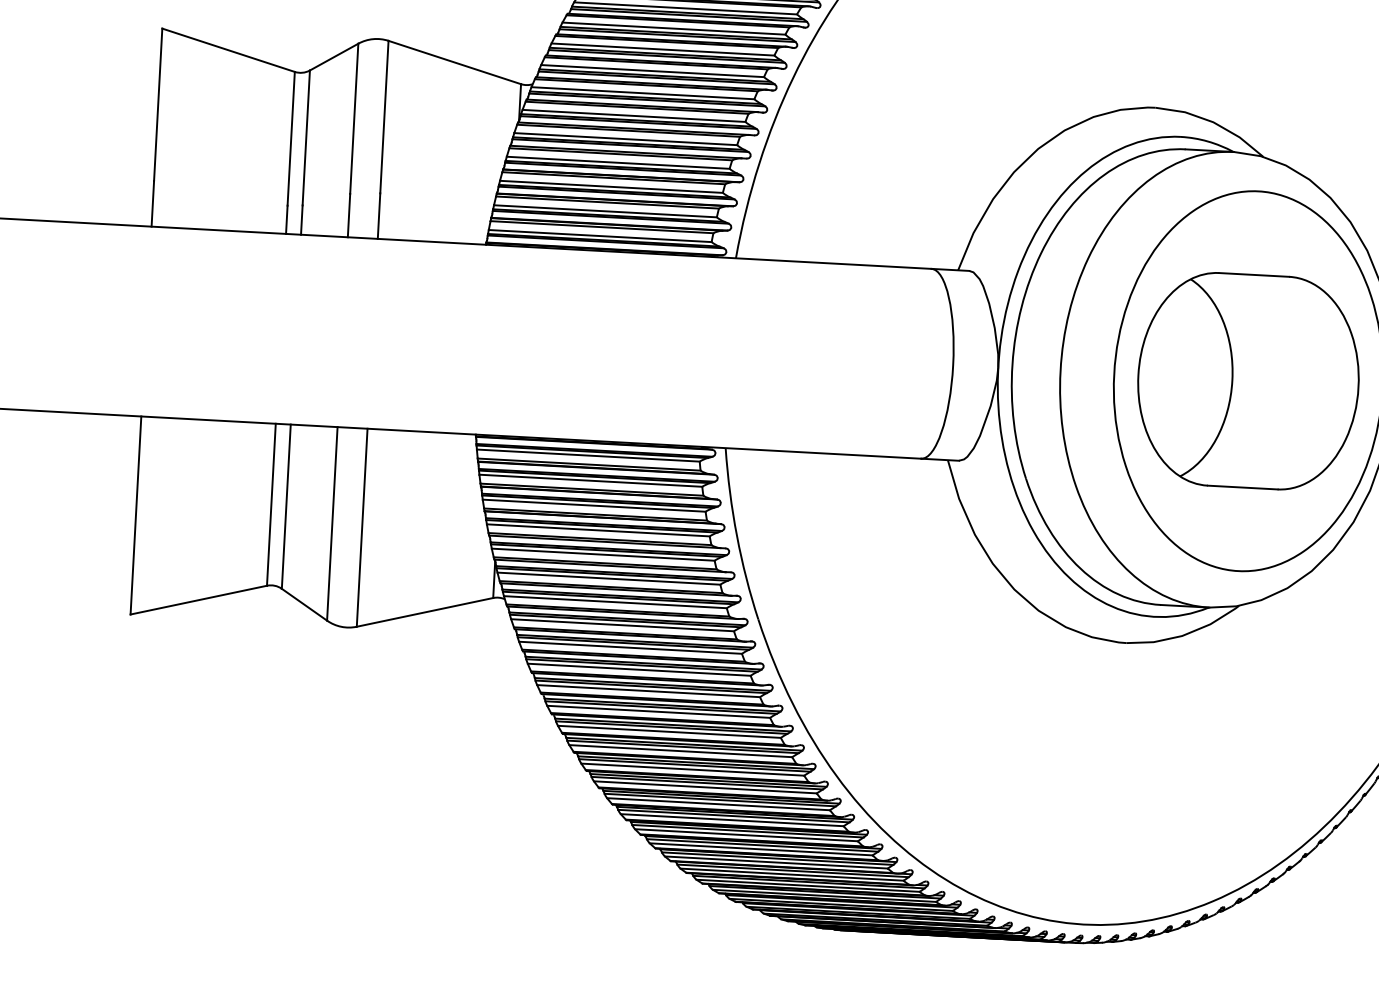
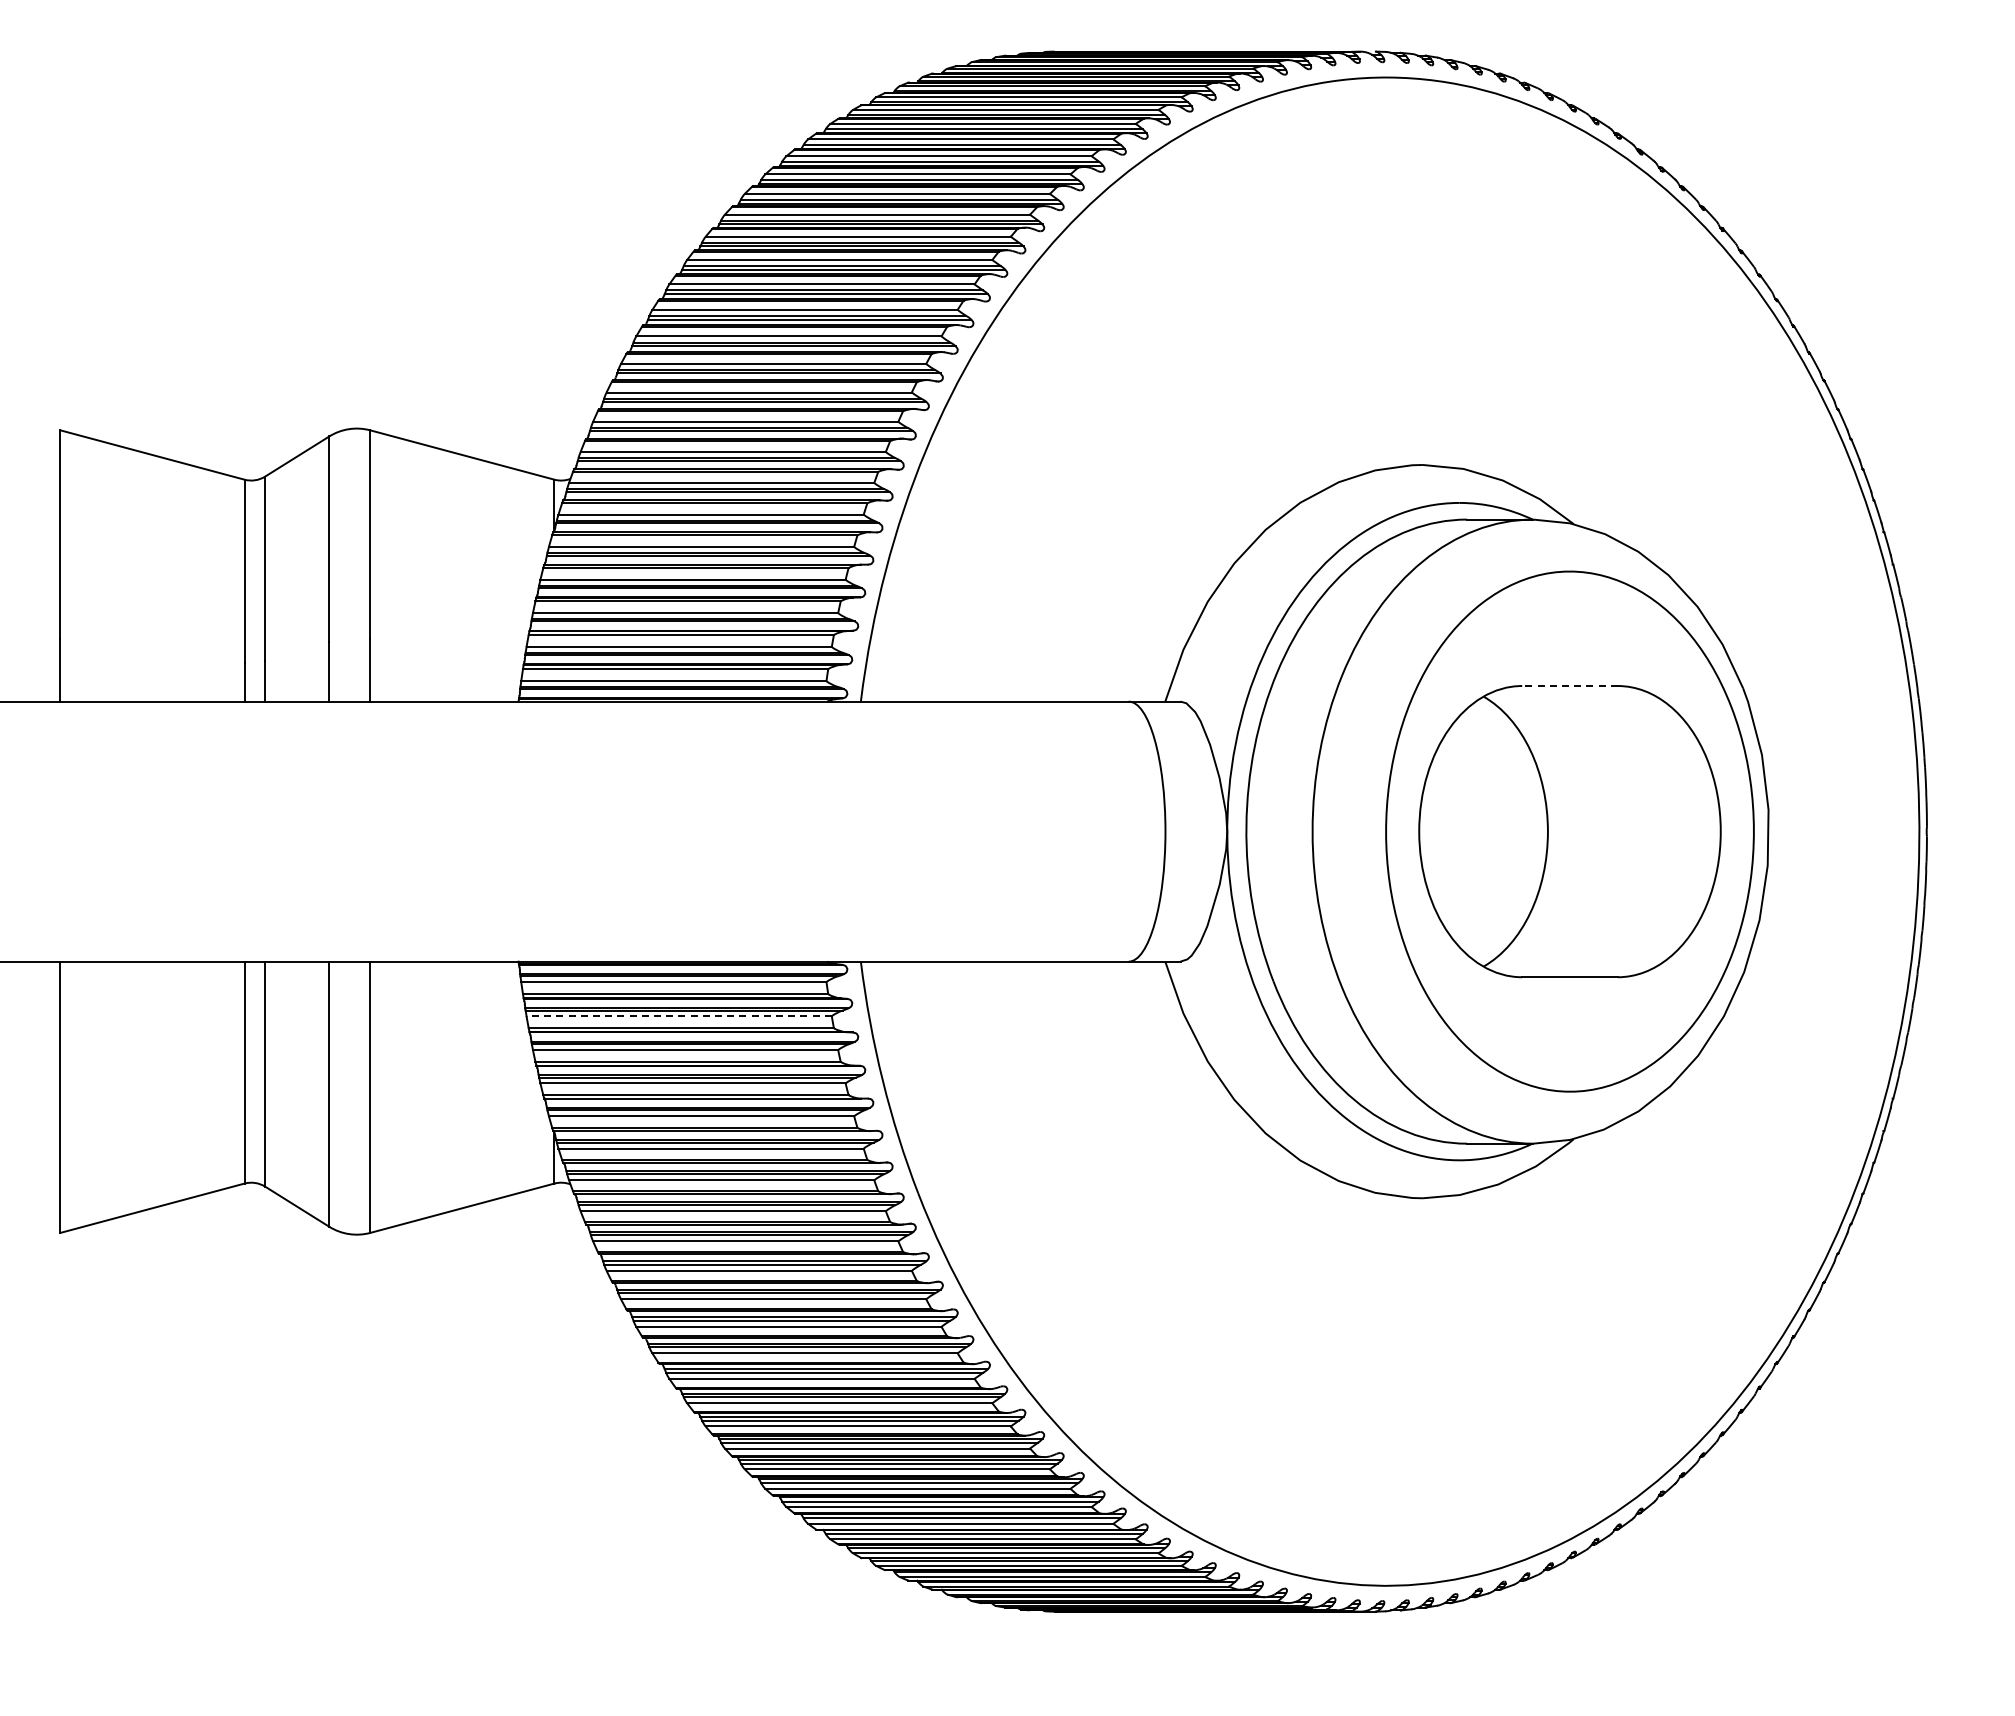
line: (1254, 275) -> (1570, 686), solid -> dashed
line: (591, 481) -> (679, 1016), solid -> dashed

